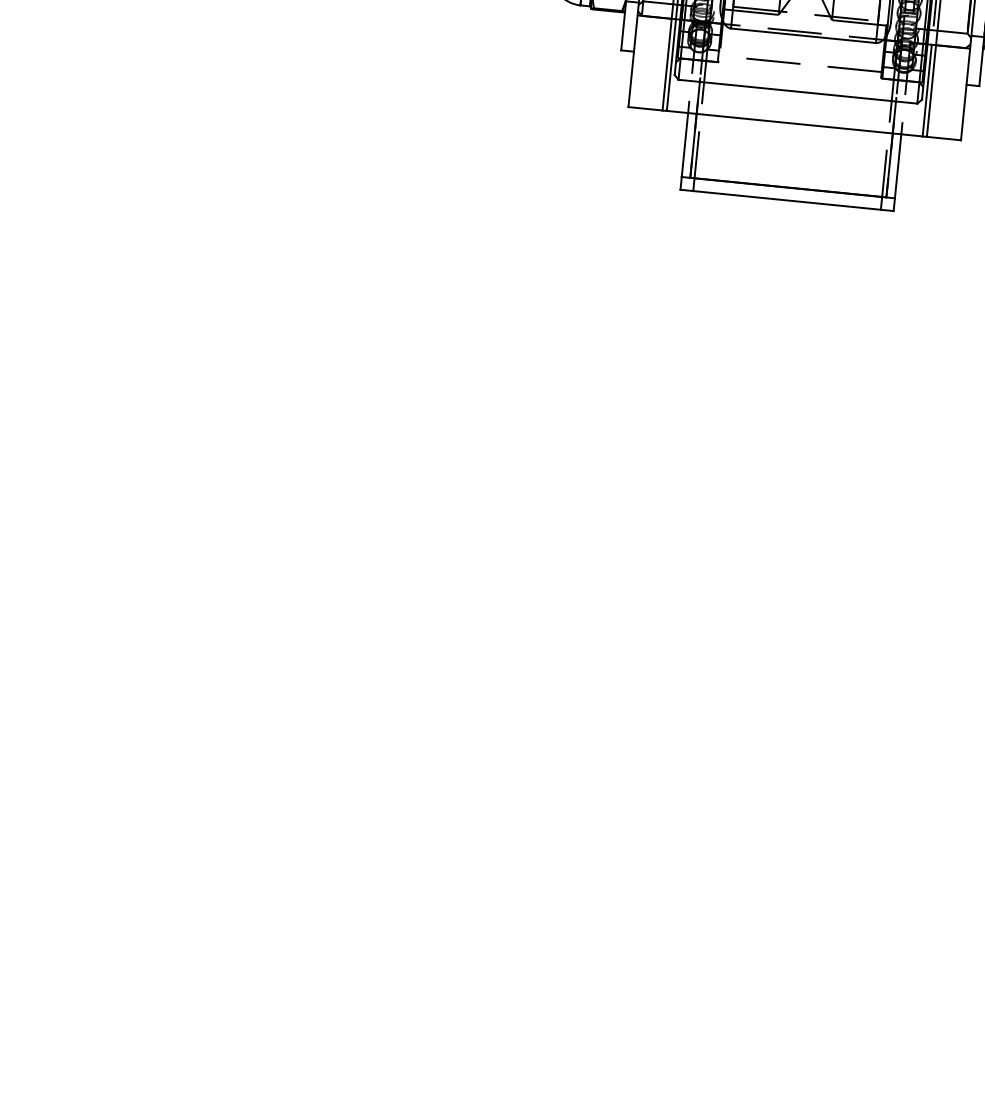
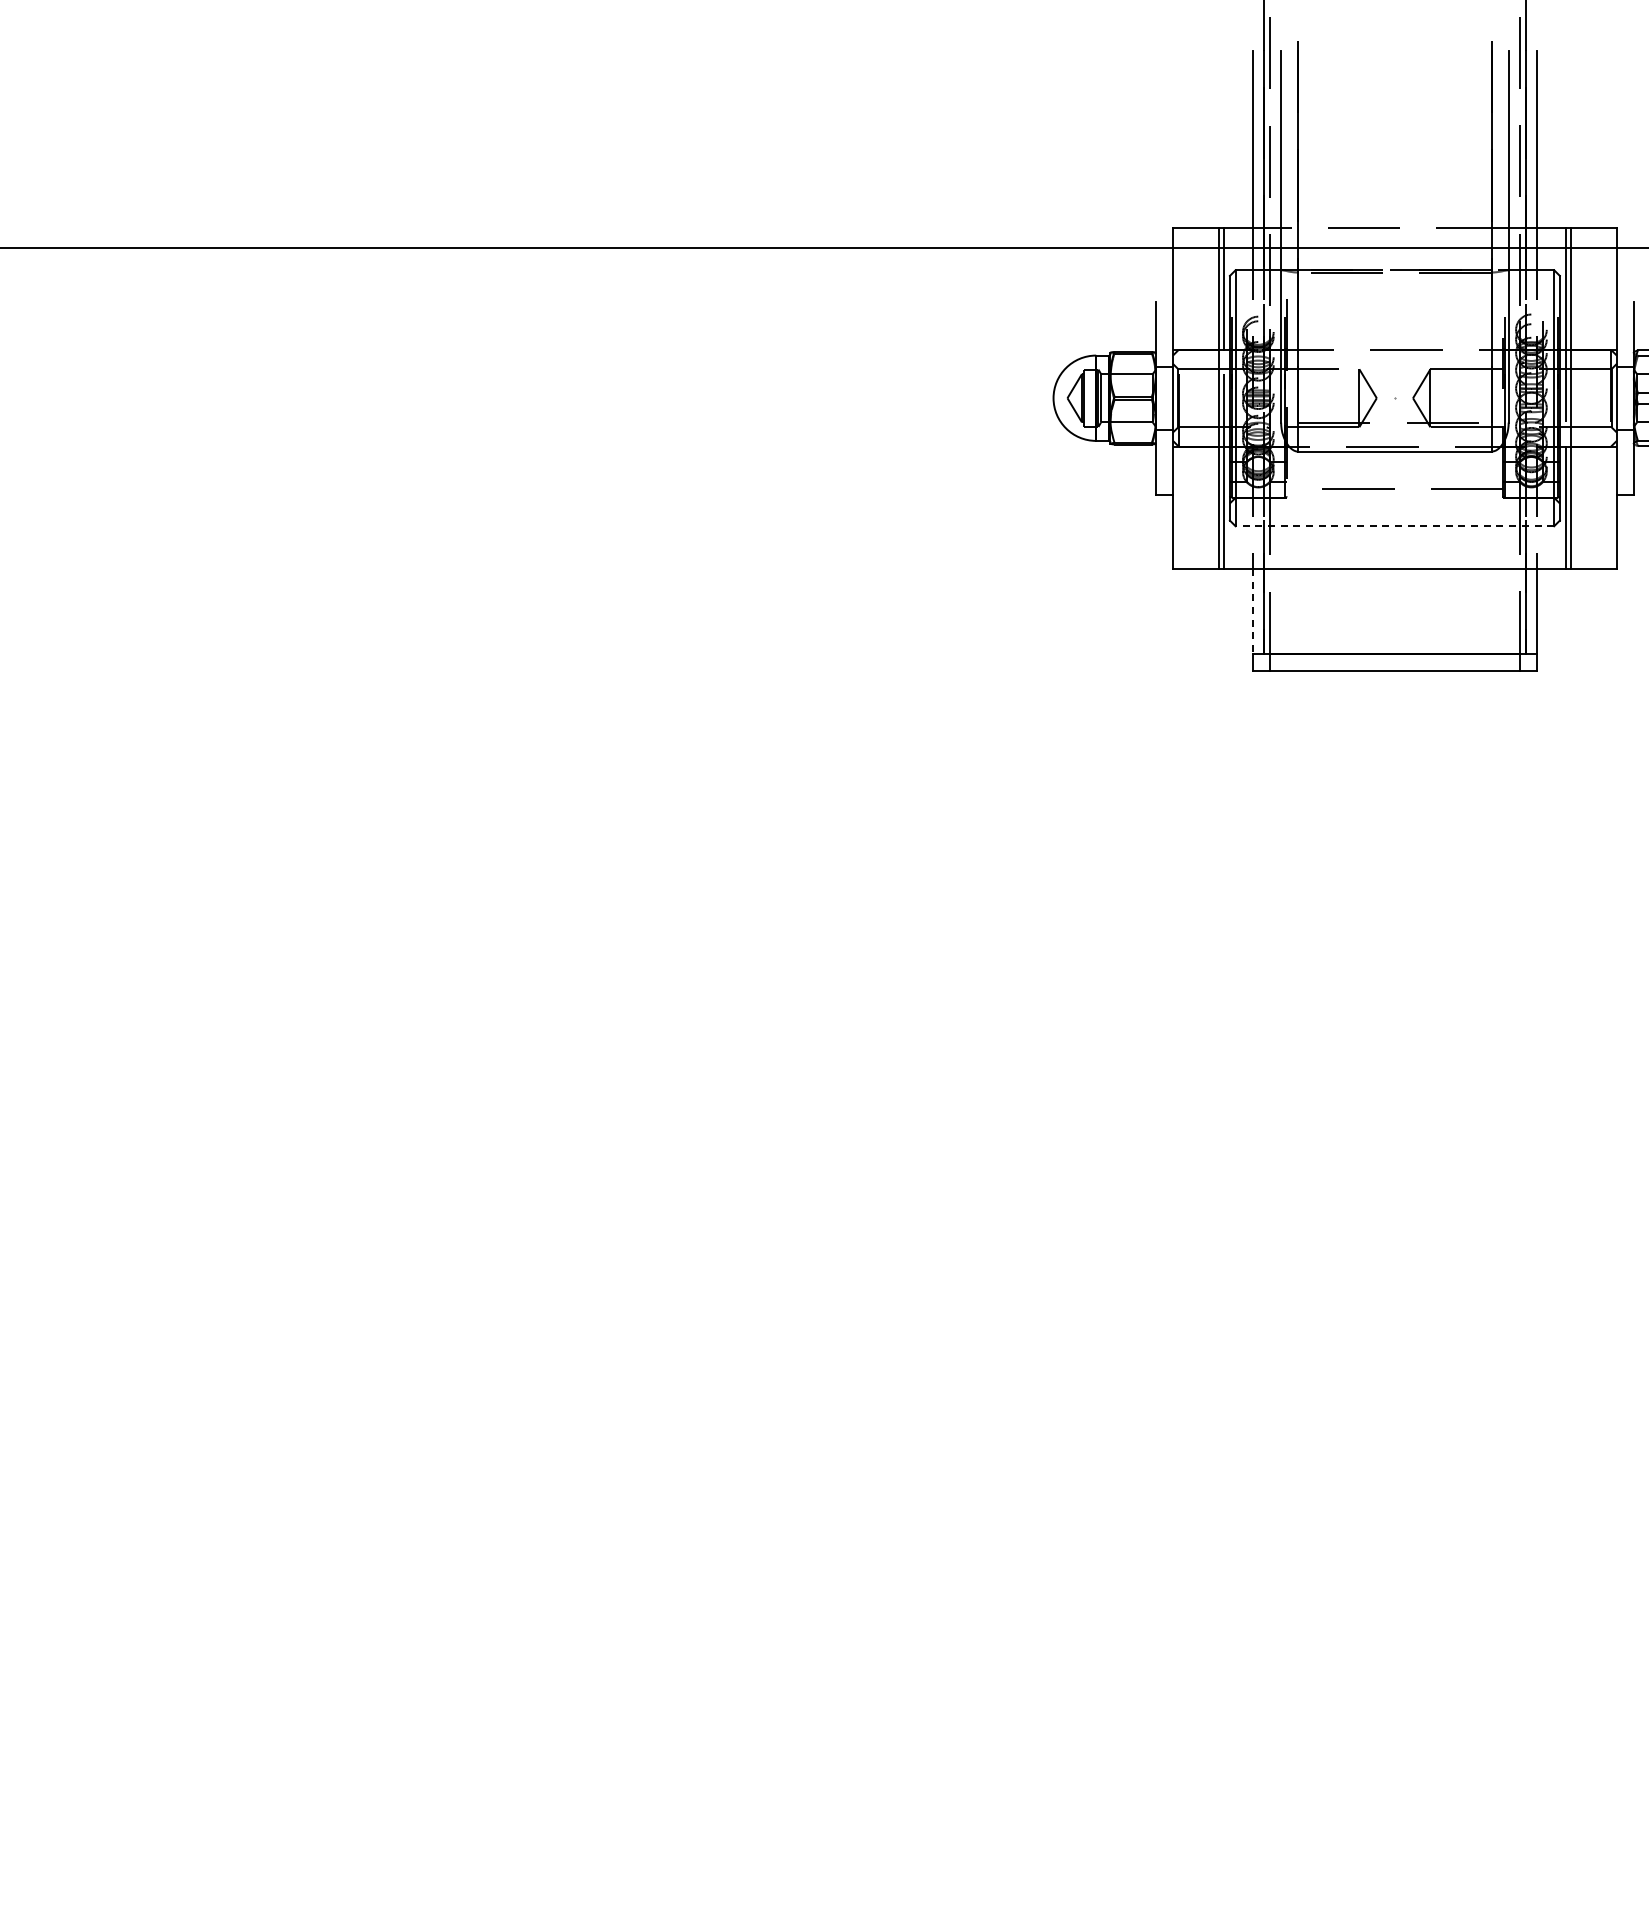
line: (797, 91) -> (1394, 526), solid -> dashed
line: (684, 144) -> (1252, 611), solid -> dashed

